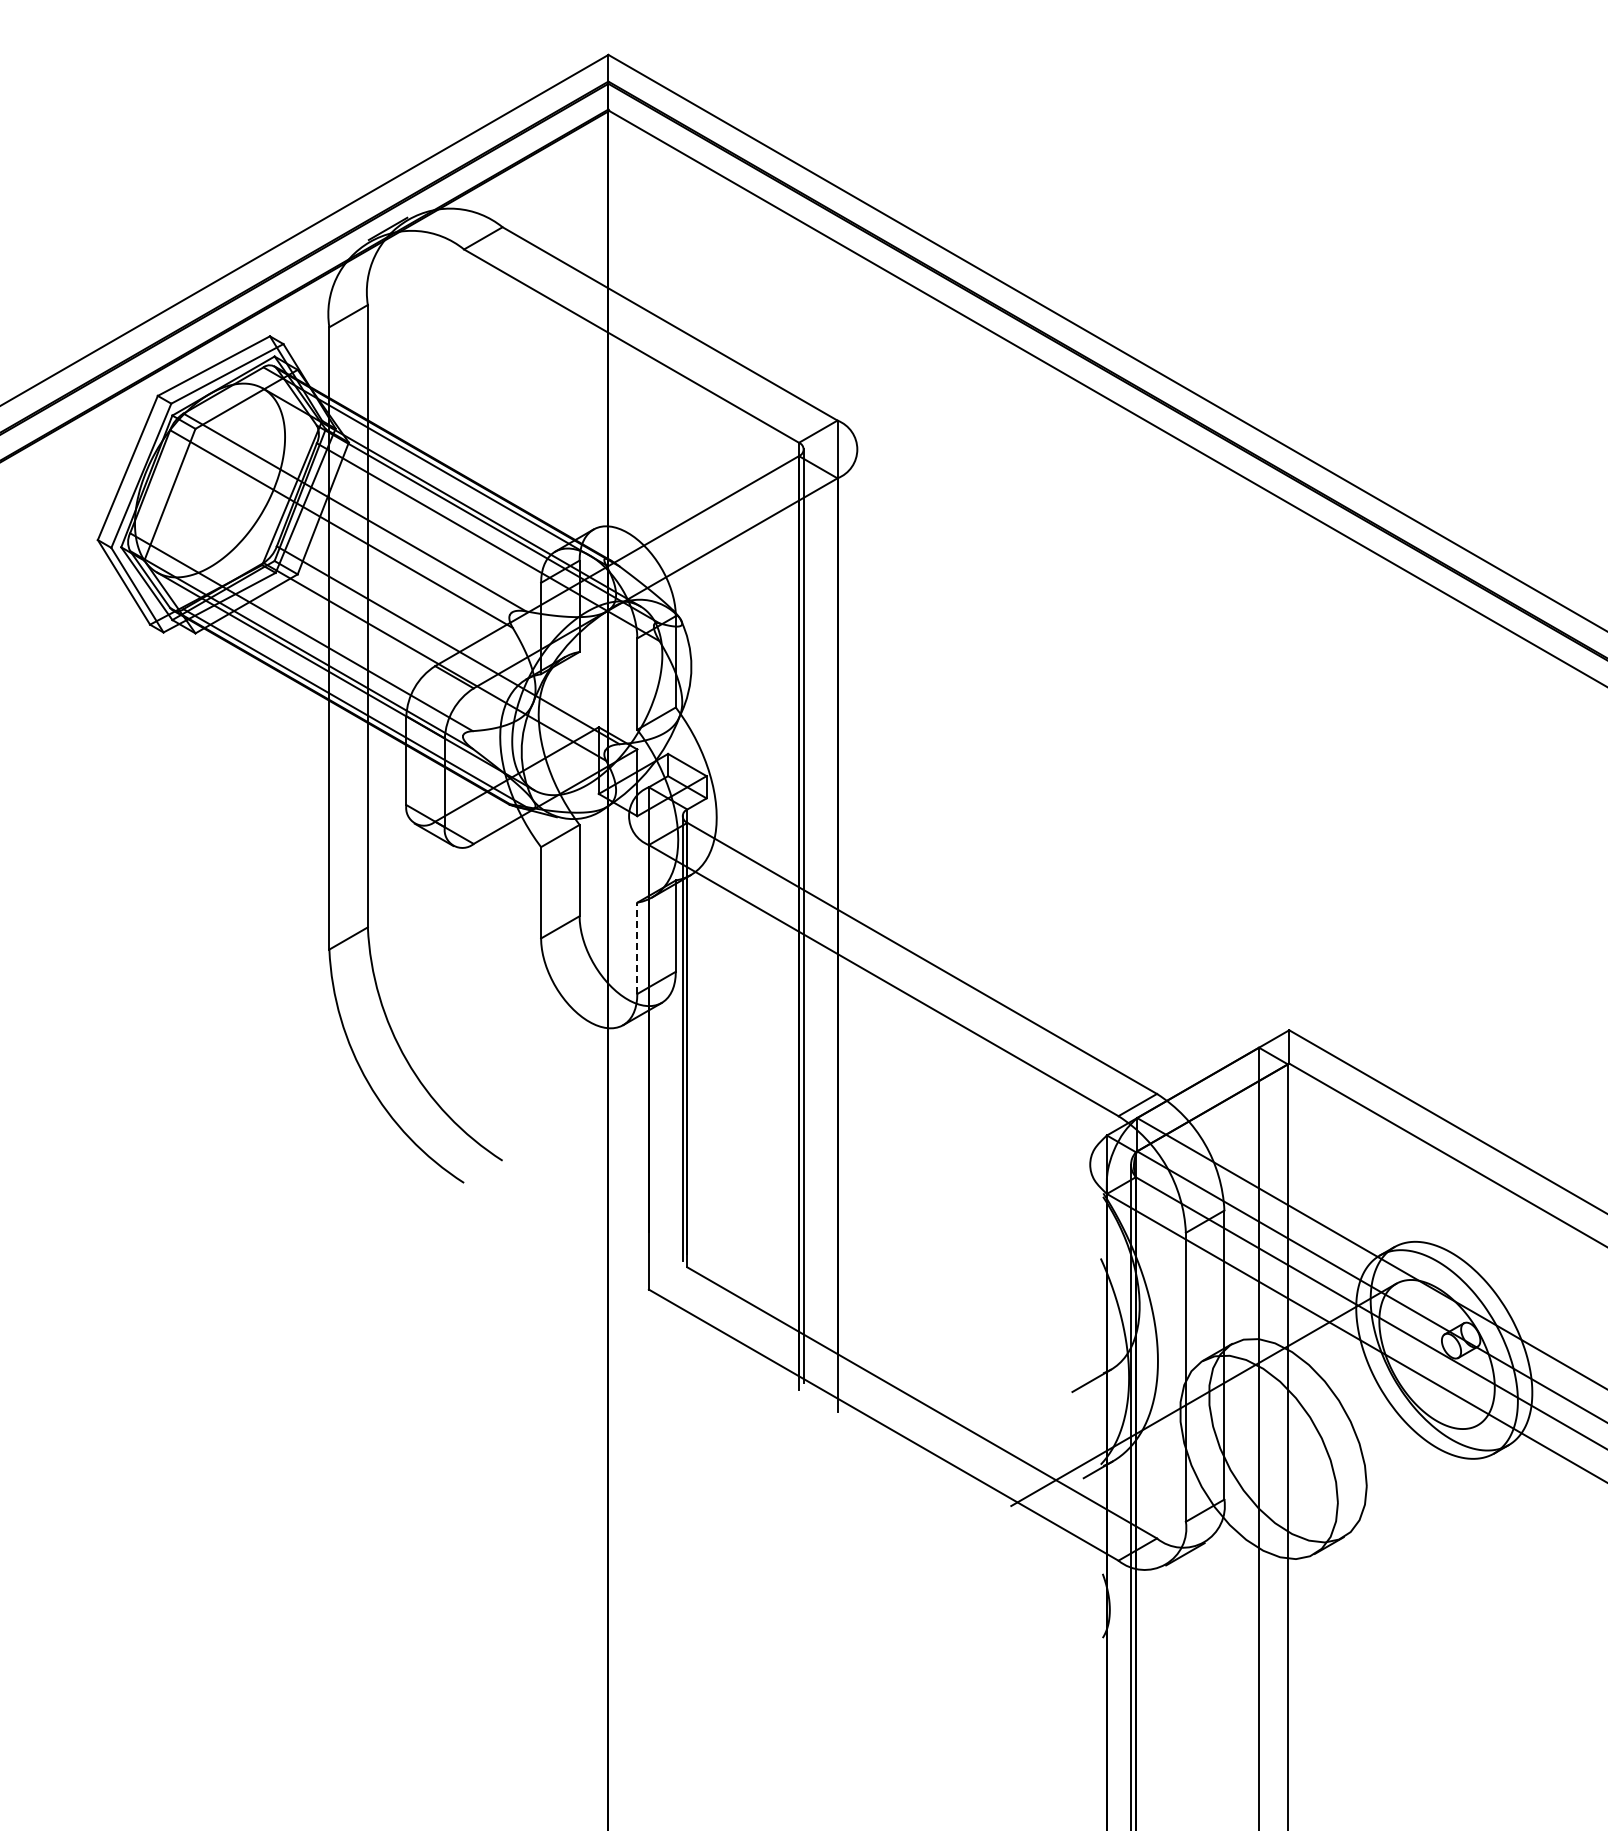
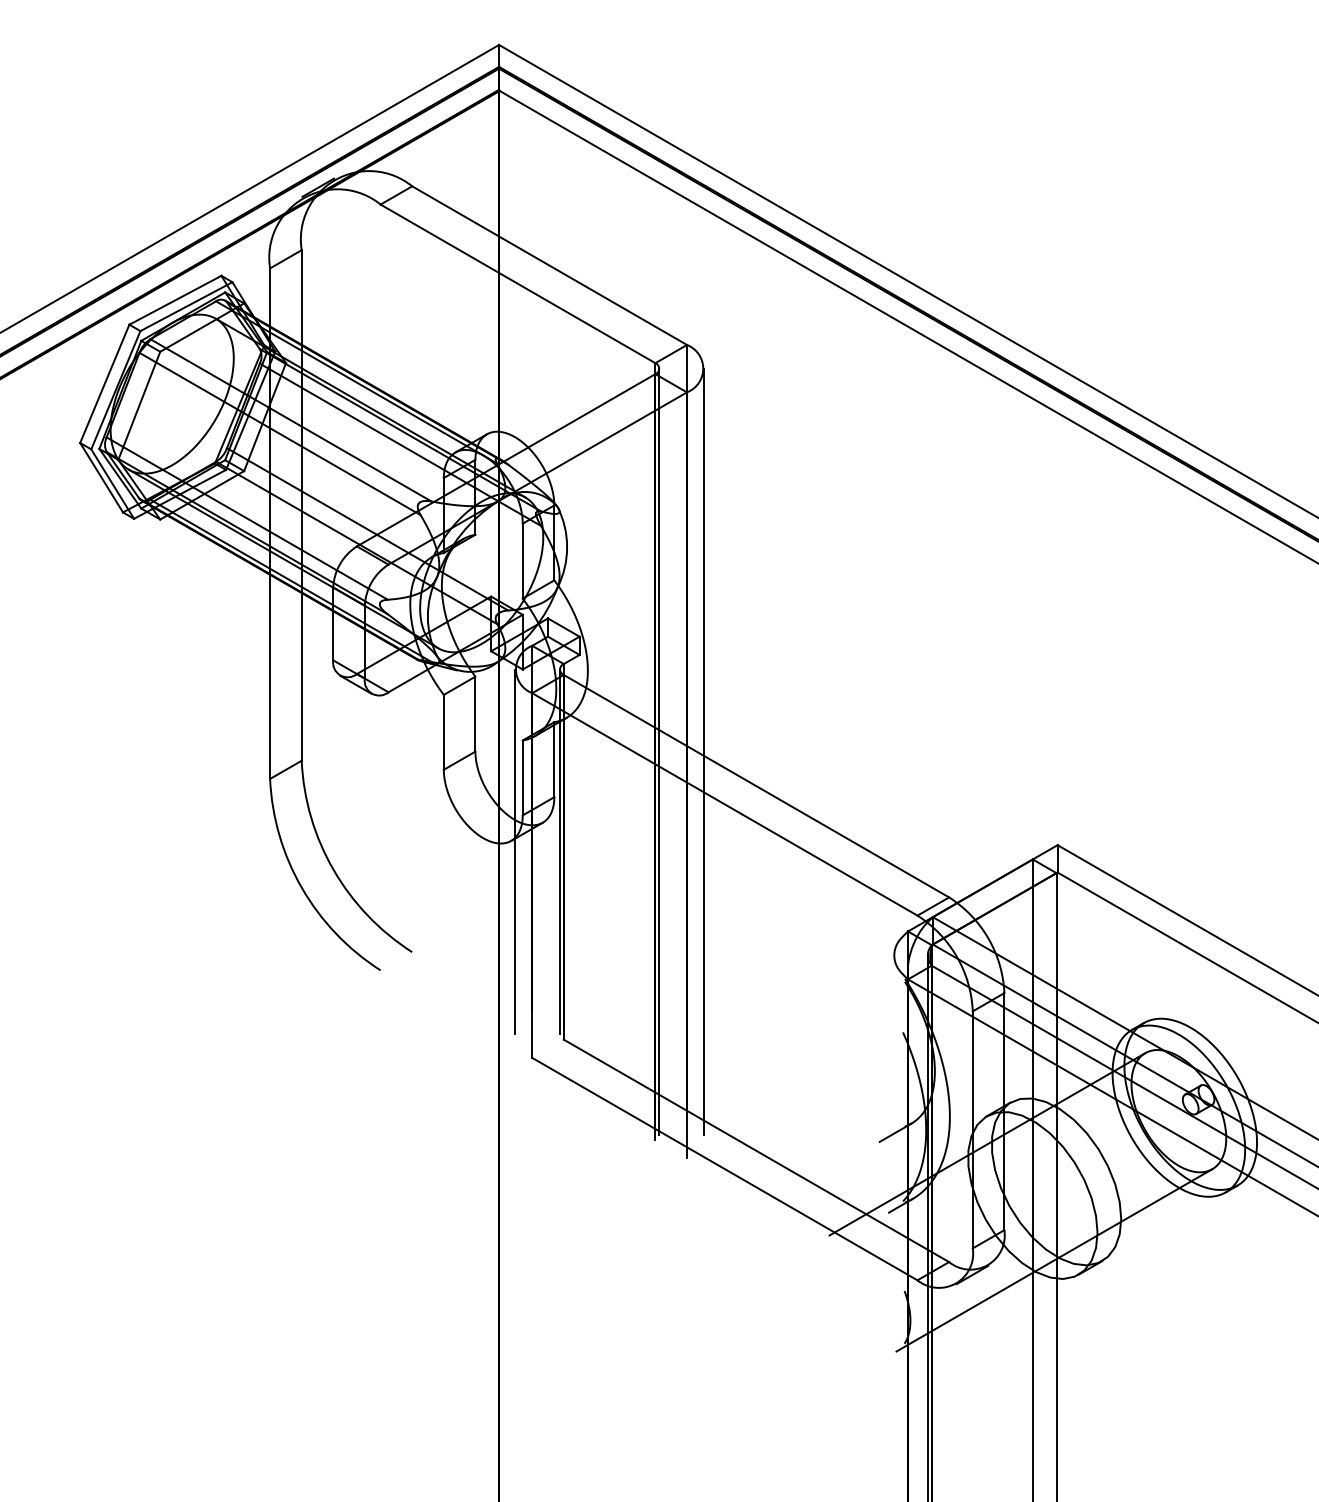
line: (858, 915) -> (704, 751), added
line: (637, 948) -> (522, 778), dashed -> solid
line: (628, 1038) -> (515, 851), added
line: (1284, 1536) -> (1053, 1260), added

